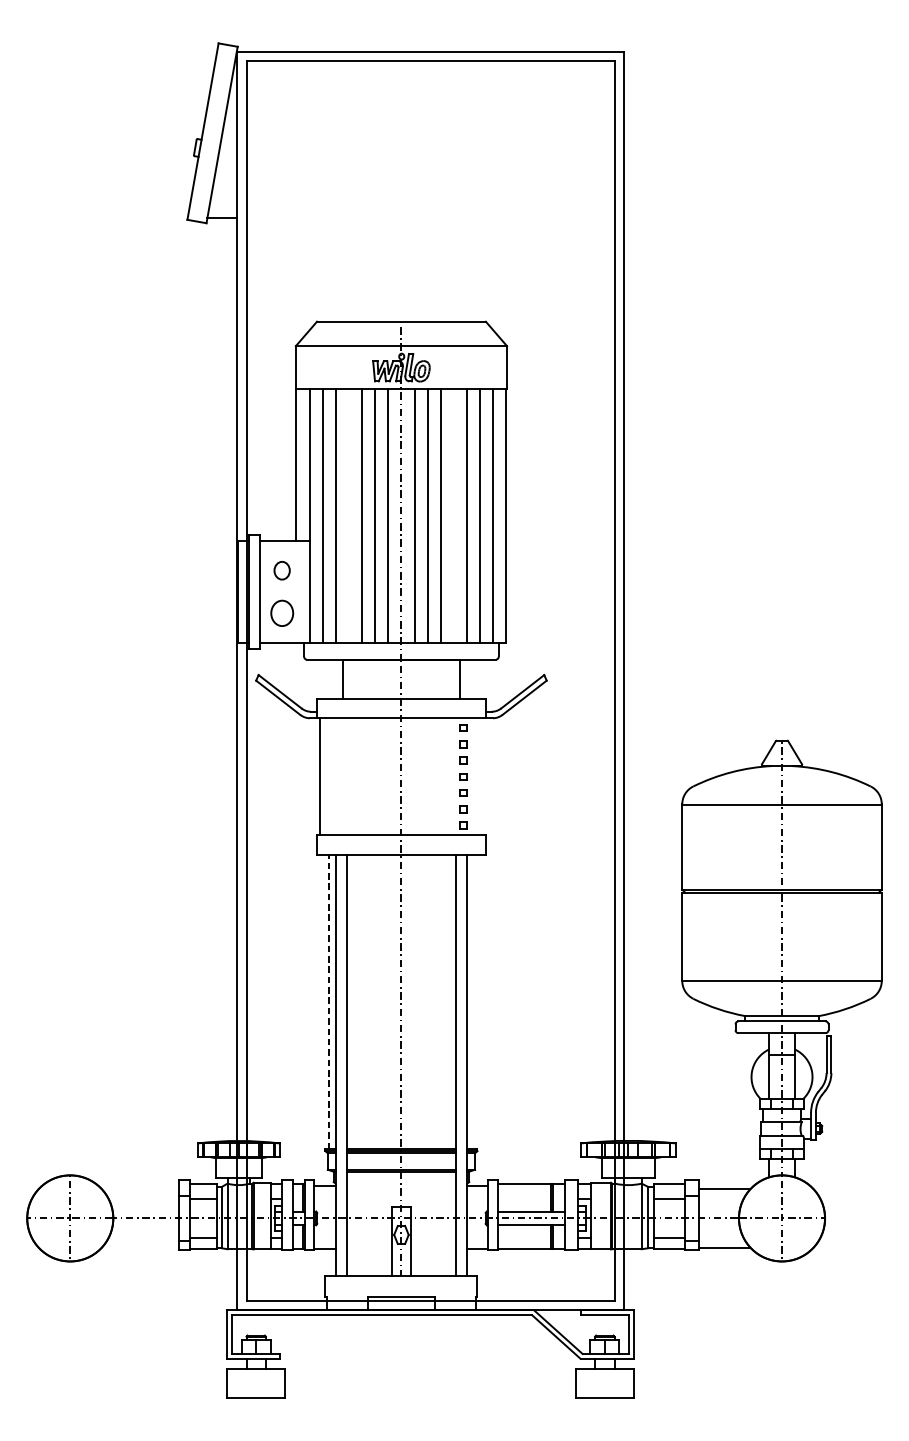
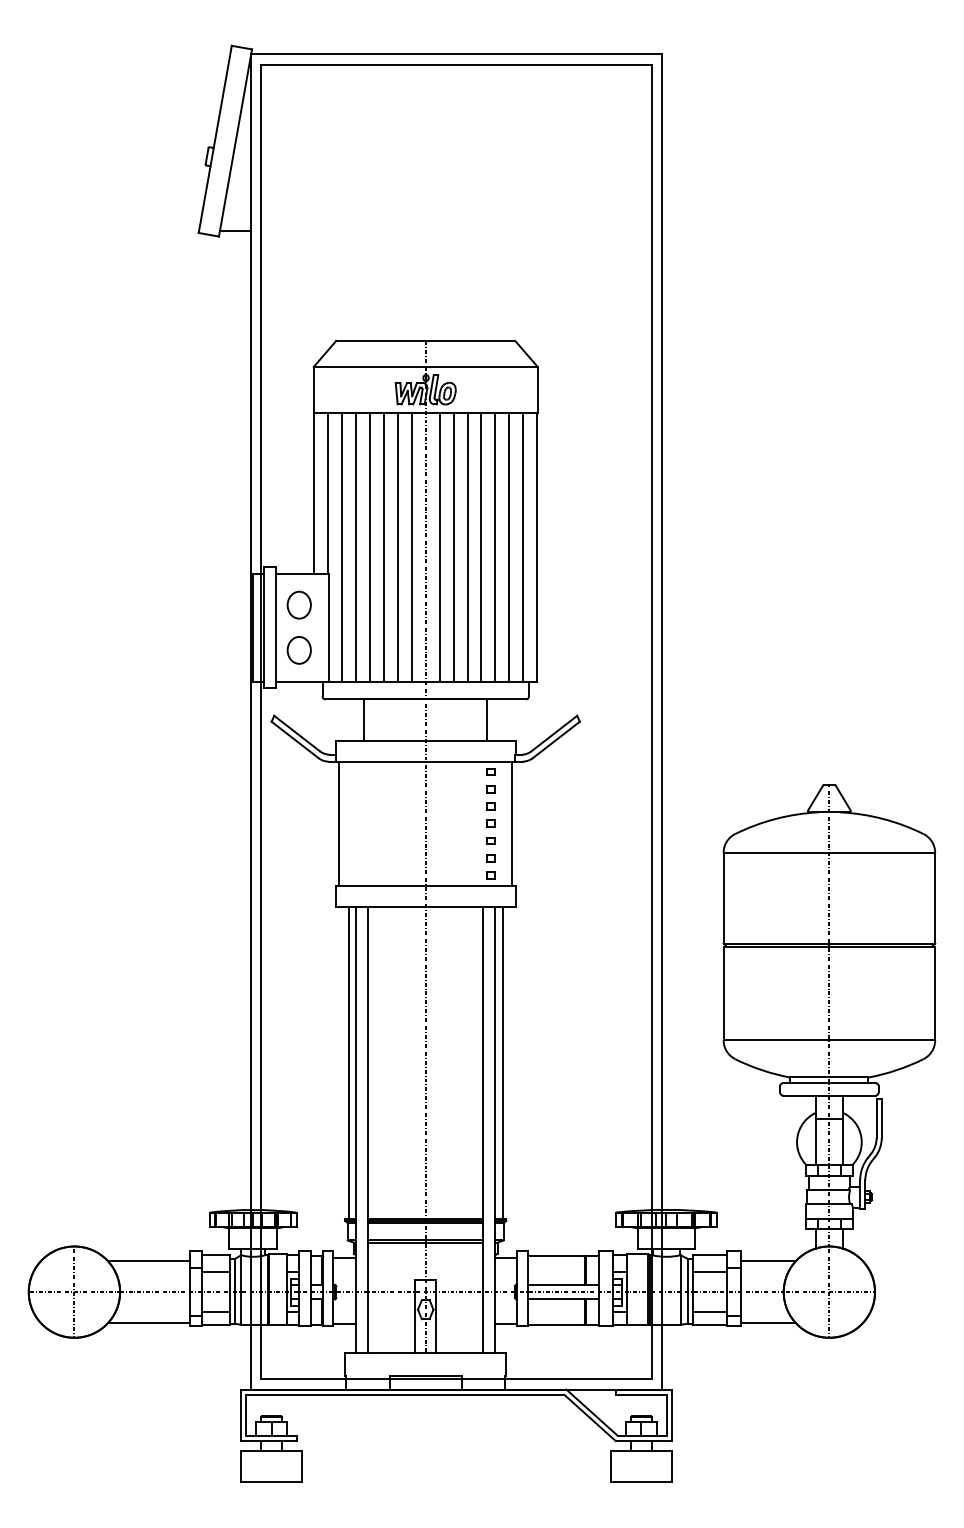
line: (349, 515) -> (370, 546), added
line: (454, 515) -> (481, 546), added
part: (281, 570) -> (298, 604), size x1.43
line: (483, 776) -> (512, 823), added
line: (328, 1001) -> (348, 1062), dashed -> solid
line: (473, 1001) -> (502, 1062), added
line: (140, 1189) -> (148, 1261), added
line: (140, 1247) -> (148, 1323), added

